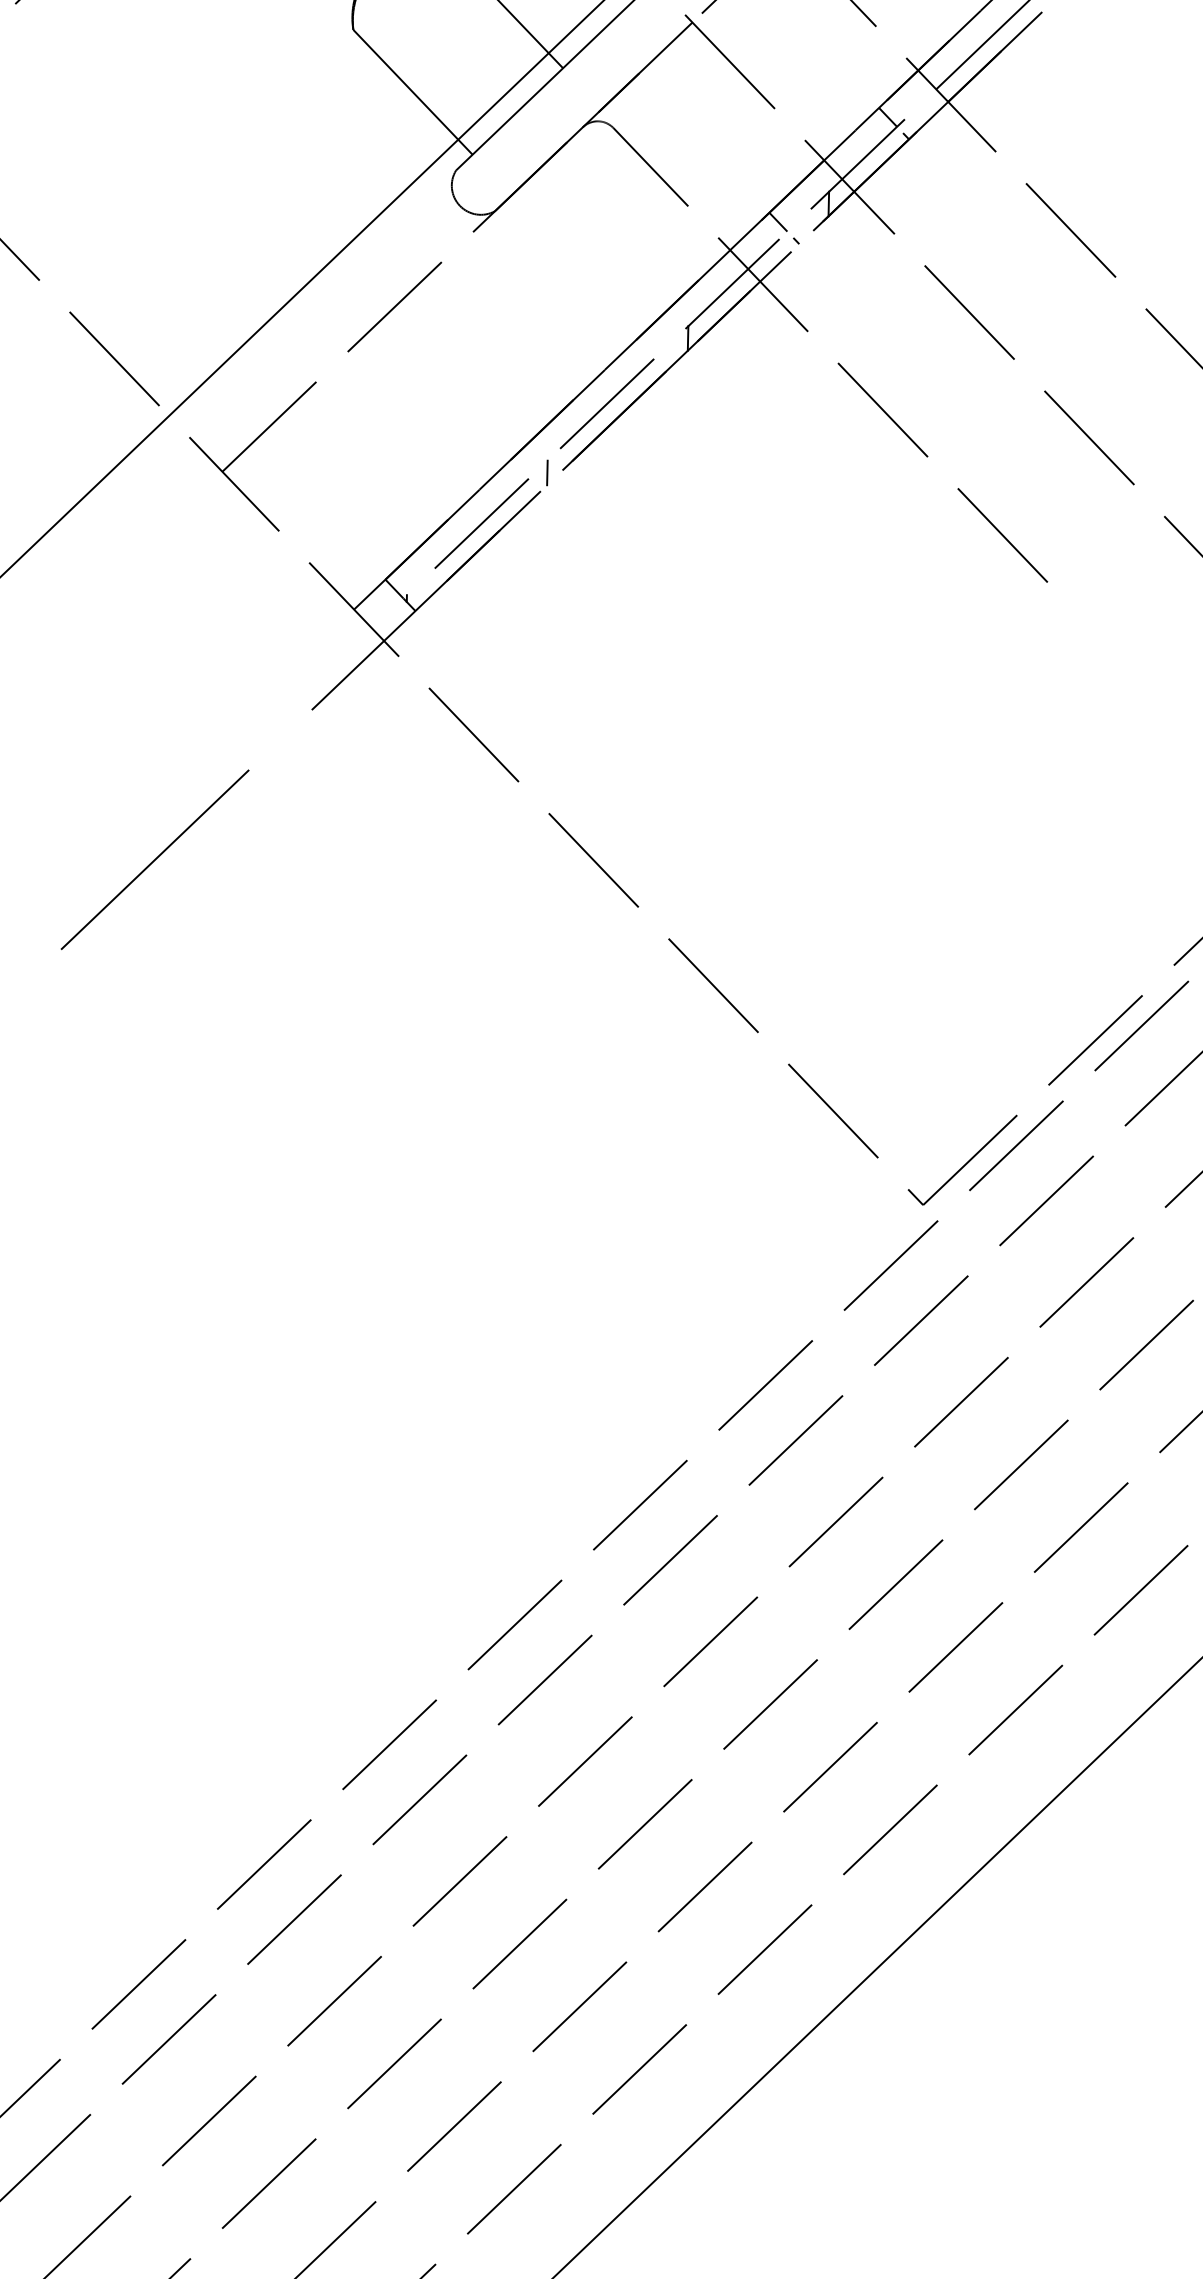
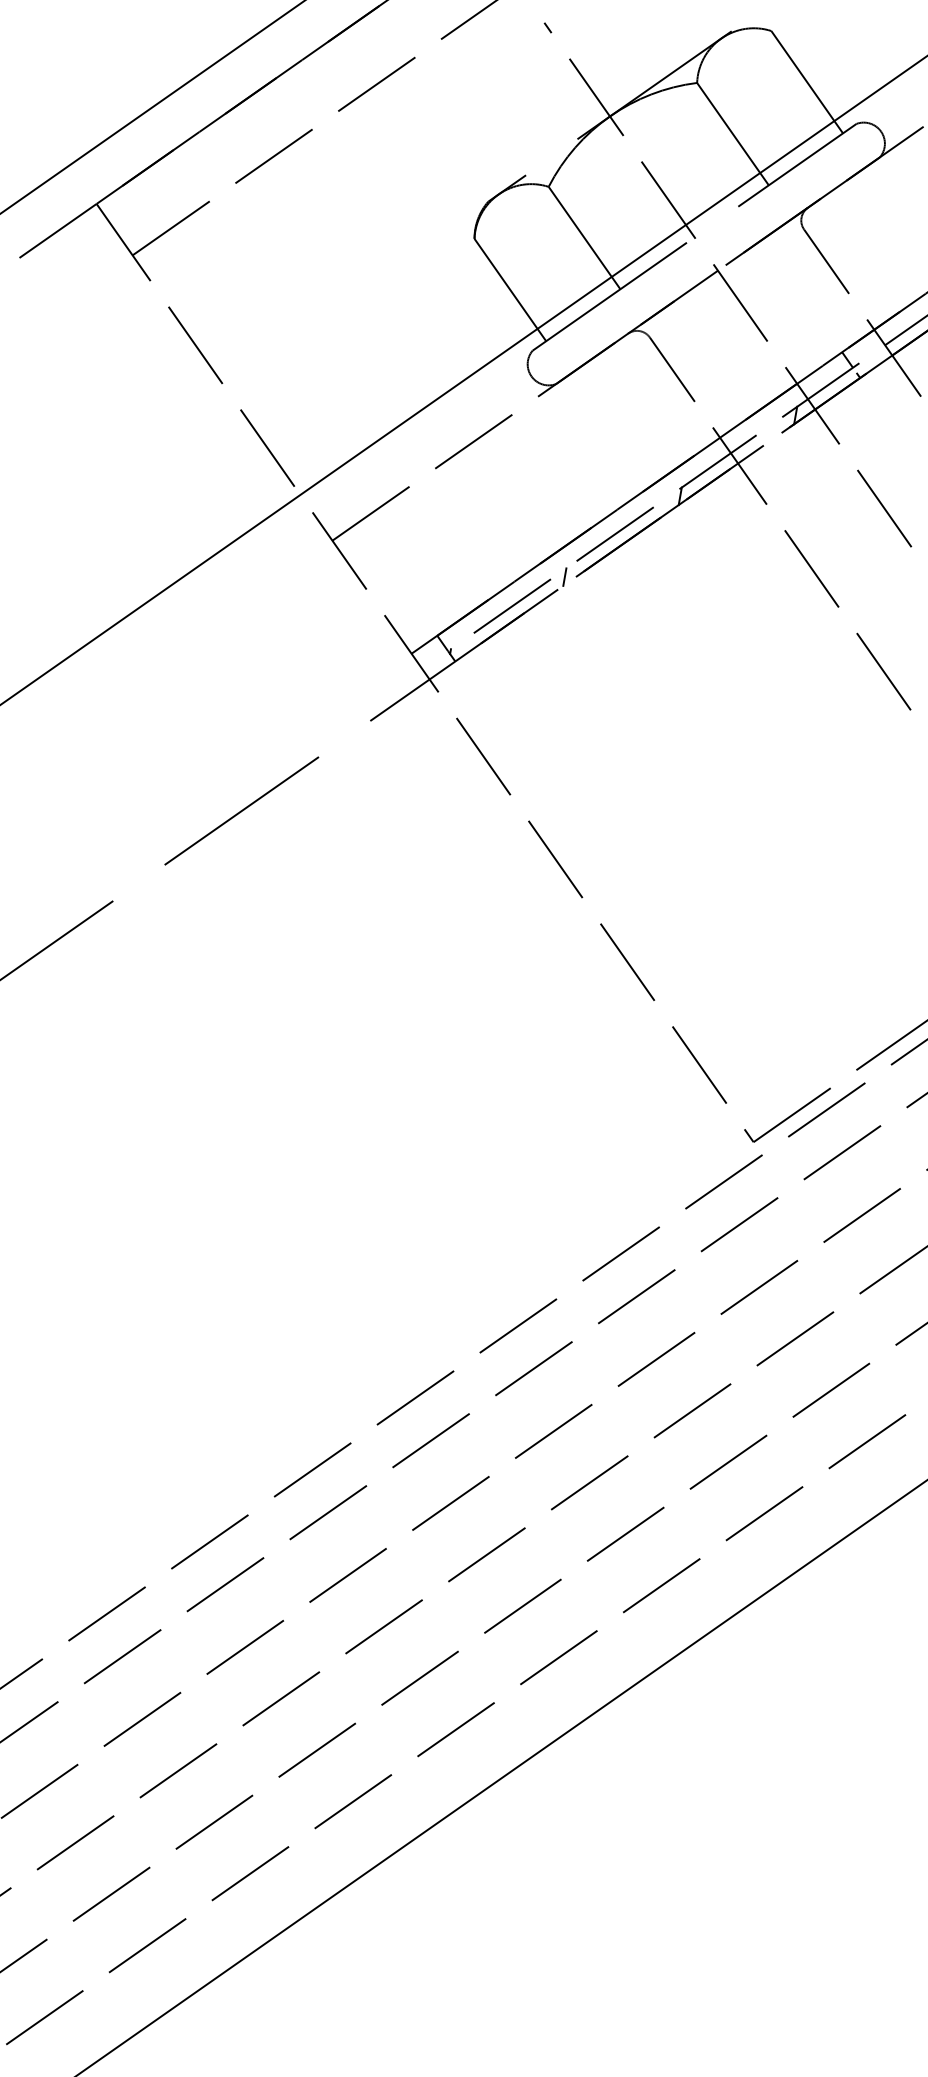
line: (784, 228) -> (761, 428), removed

